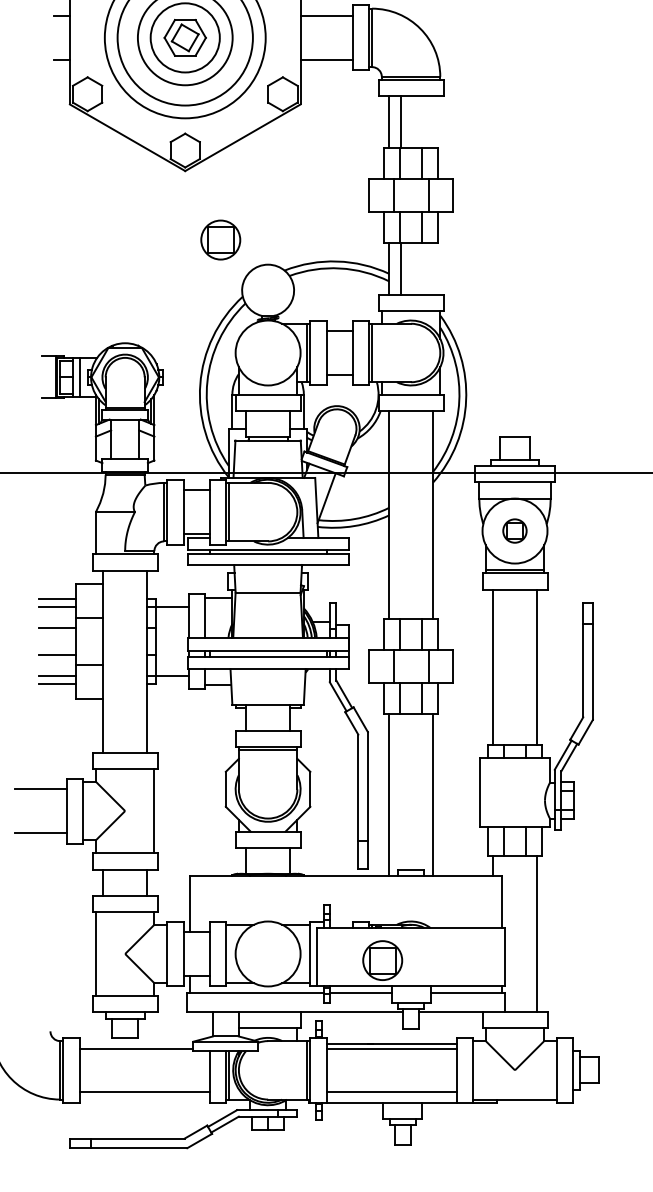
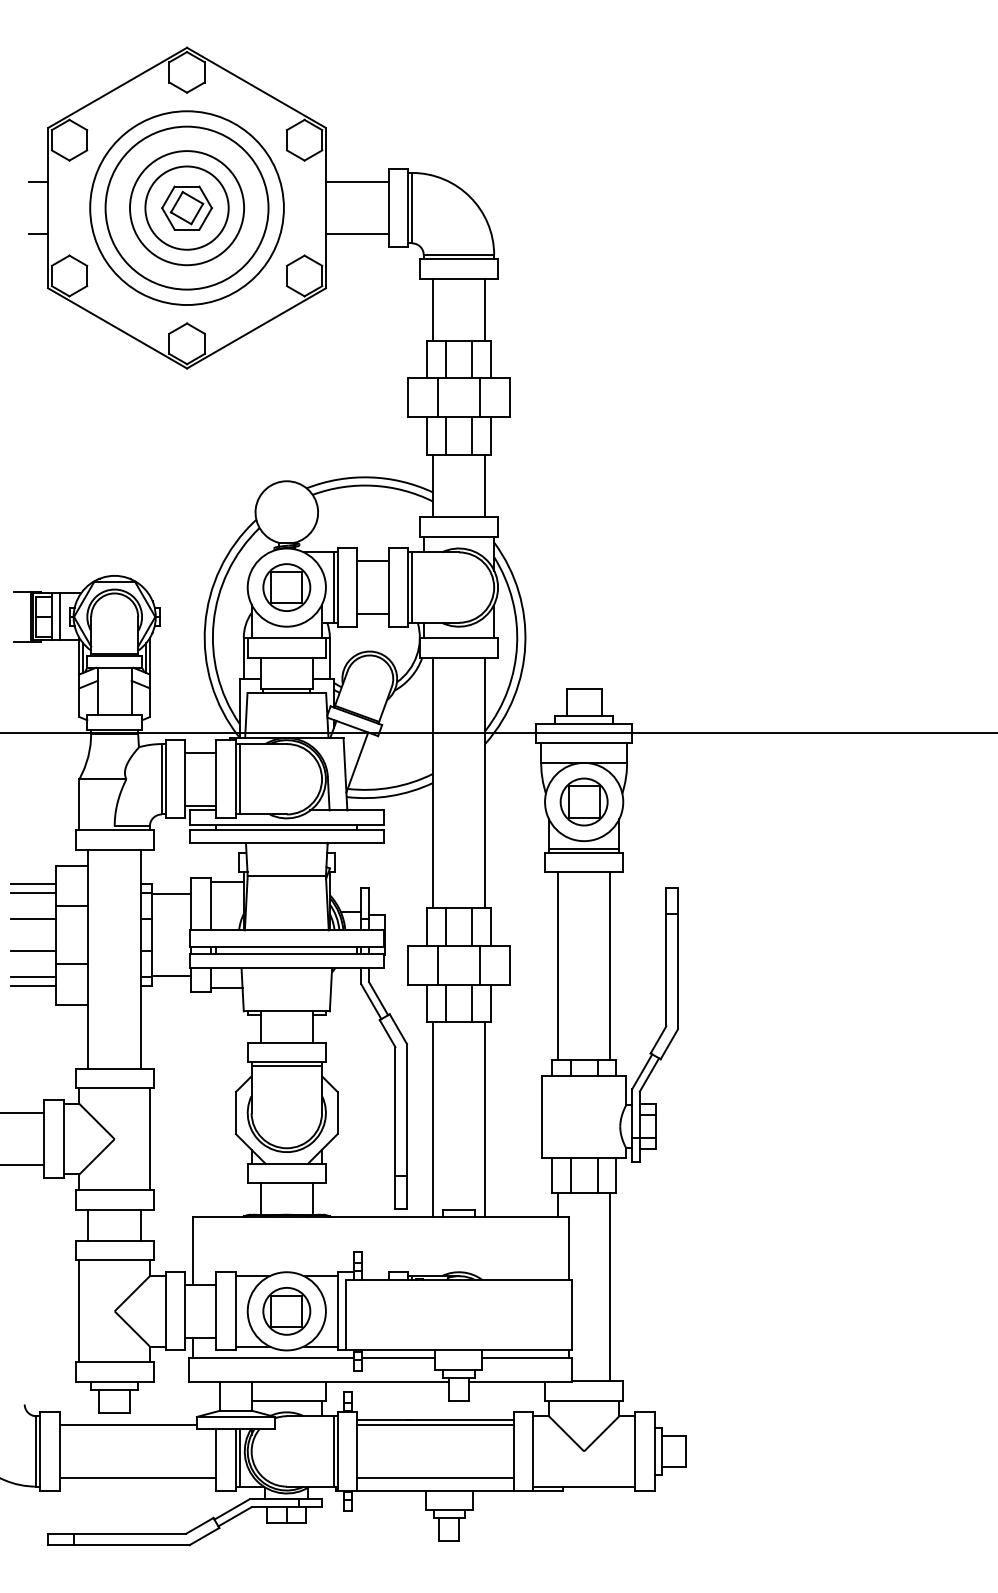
line: (401, 122) -> (485, 309), moved
part: (220, 239) -> (286, 587), moved
line: (400, 268) -> (485, 485), moved
part: (514, 530) -> (583, 801), size x1.67
part: (382, 960) -> (286, 1311), moved

